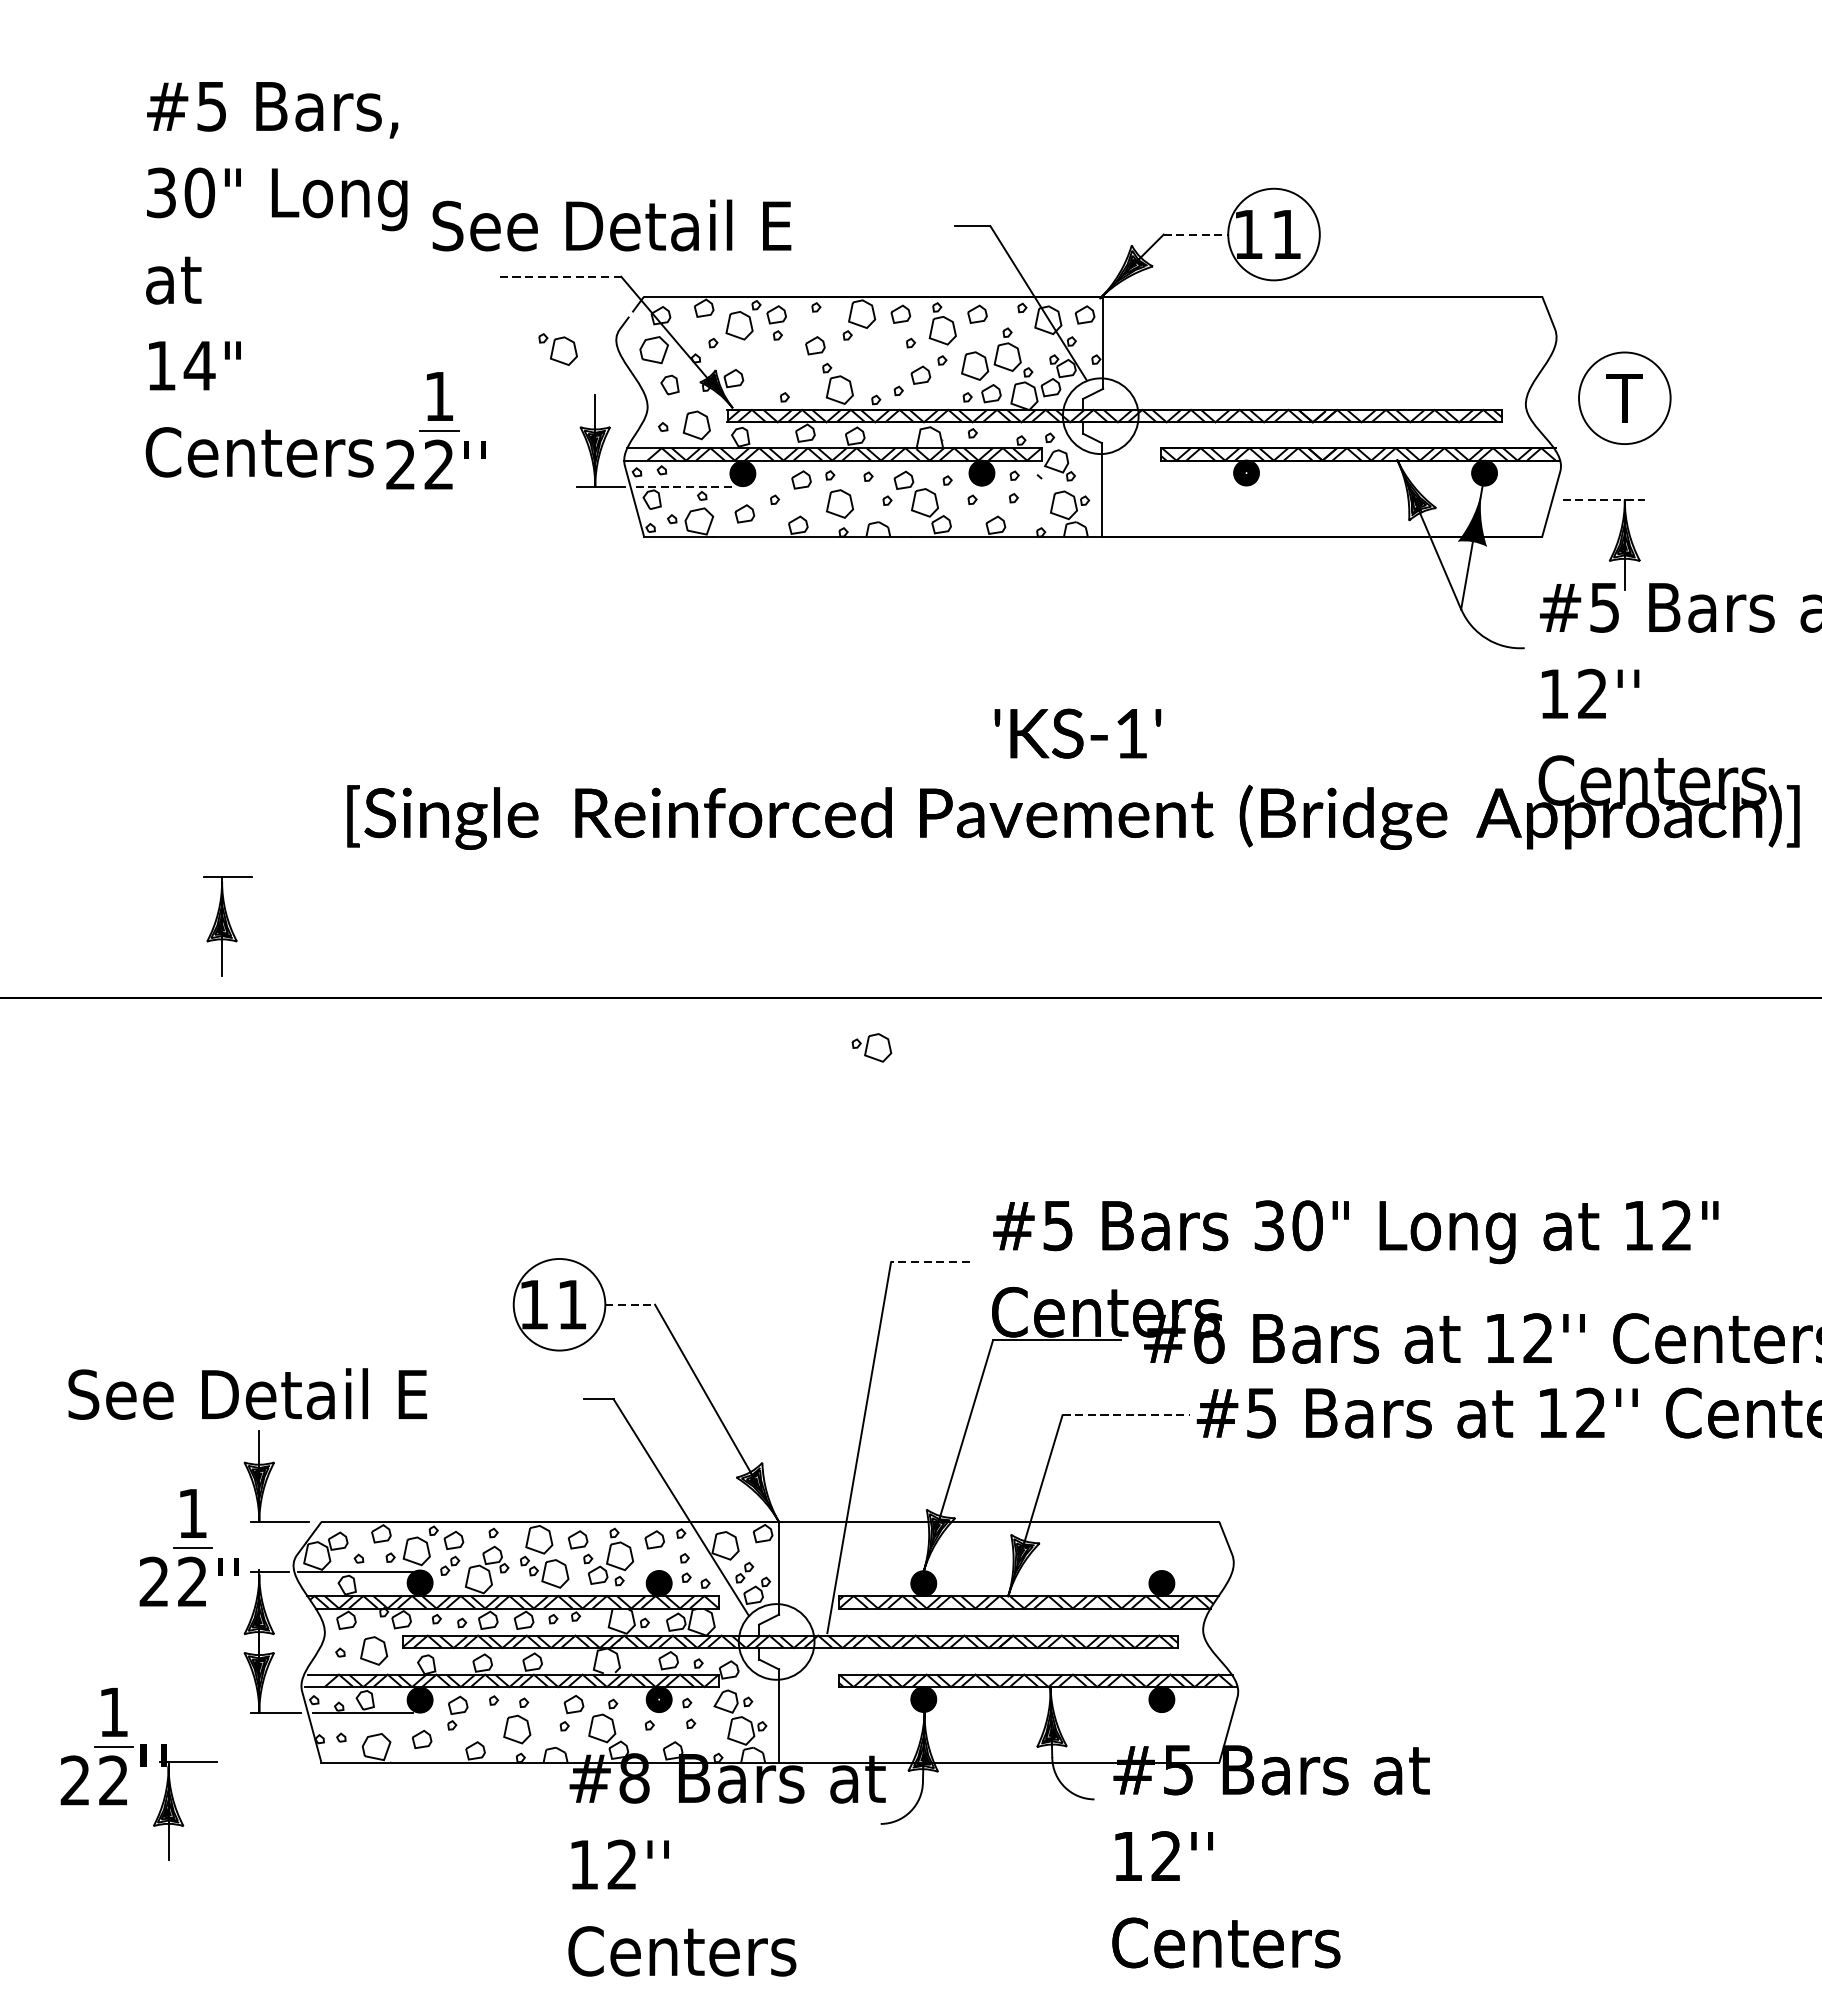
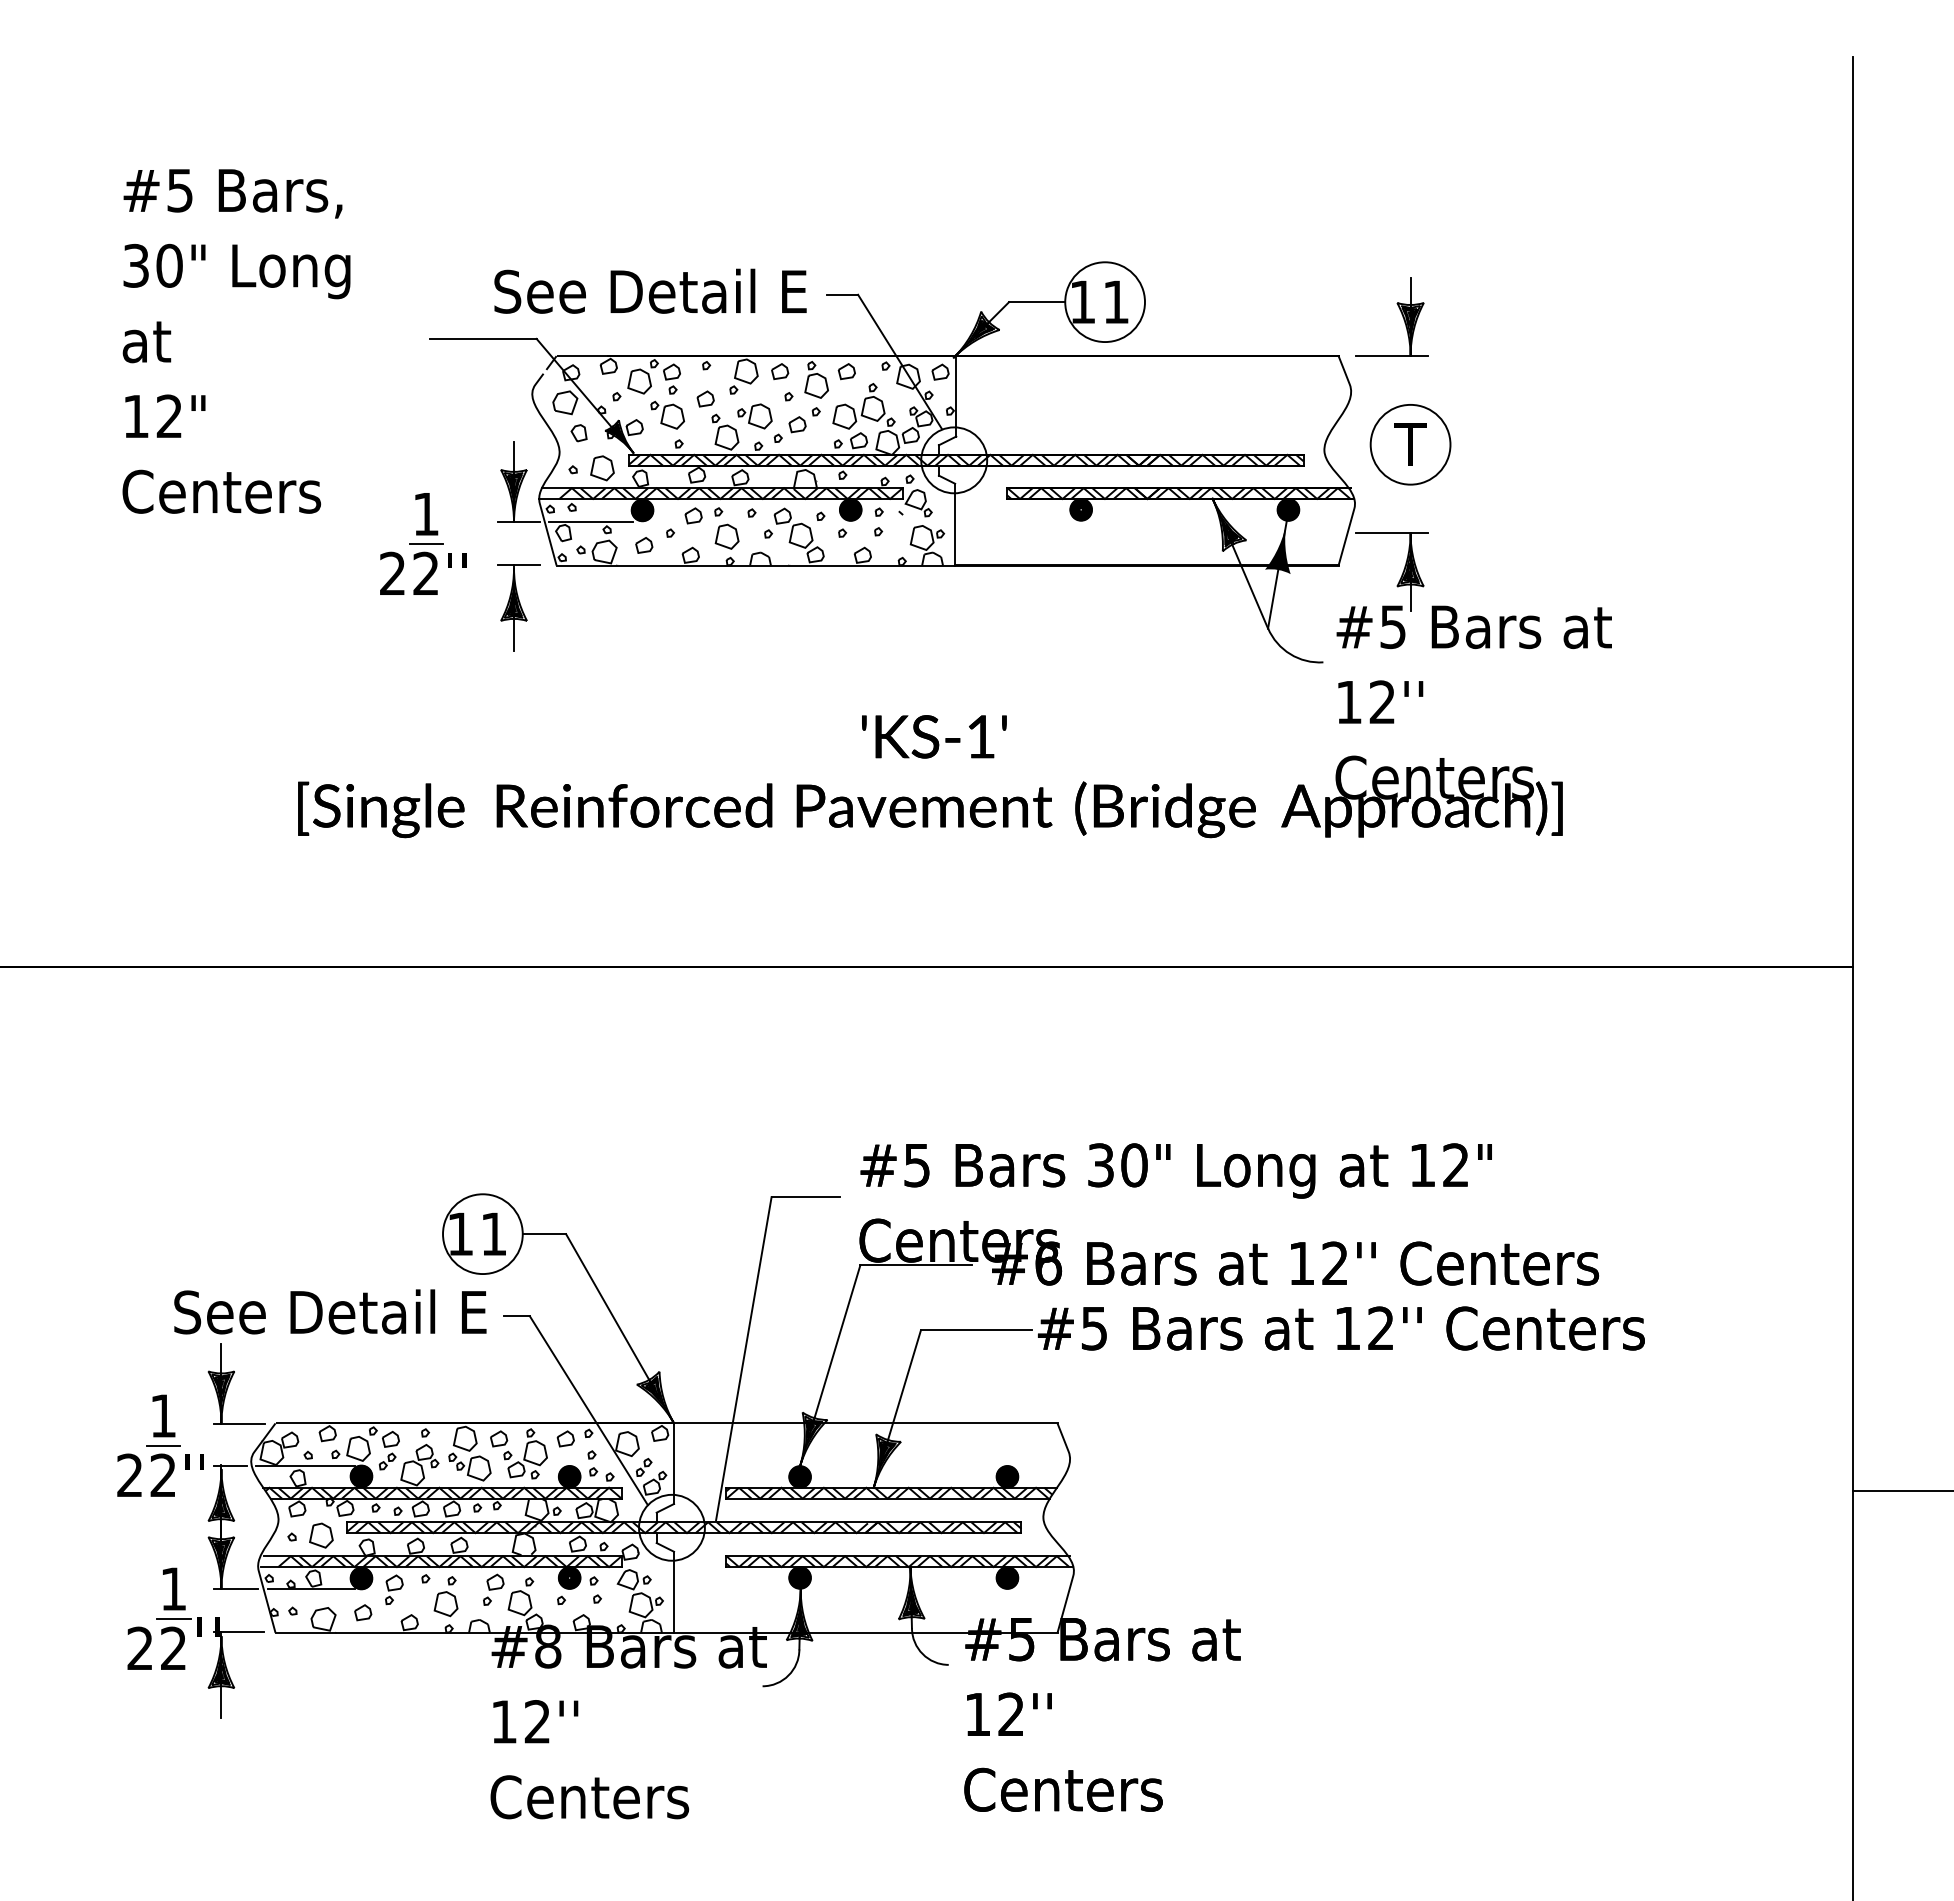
text: (611, 224) -> (650, 290), moved
line: (1196, 234) -> (1037, 302), dashed -> solid
part: (1613, 246) -> (1400, 312), added
line: (560, 276) -> (483, 338), dashed -> solid
part: (557, 348) -> (667, 414), moved
text: (199, 364) -> (169, 415), 14" -> 12"
part: (436, 430) -> (423, 543), moved
line: (683, 486) -> (590, 521), dashed -> solid
line: (1604, 500) -> (1392, 533), dashed -> solid
part: (227, 926) -> (518, 607), moved
part: (871, 1047) -> (754, 416), moved
line: (929, 1262) -> (805, 1197), dashed -> solid
line: (630, 1305) -> (544, 1234), dashed -> solid
text: (247, 1393) -> (330, 1311), moved
line: (1126, 1415) -> (976, 1330), dashed -> solid
part: (141, 1766) -> (197, 1636), moved

